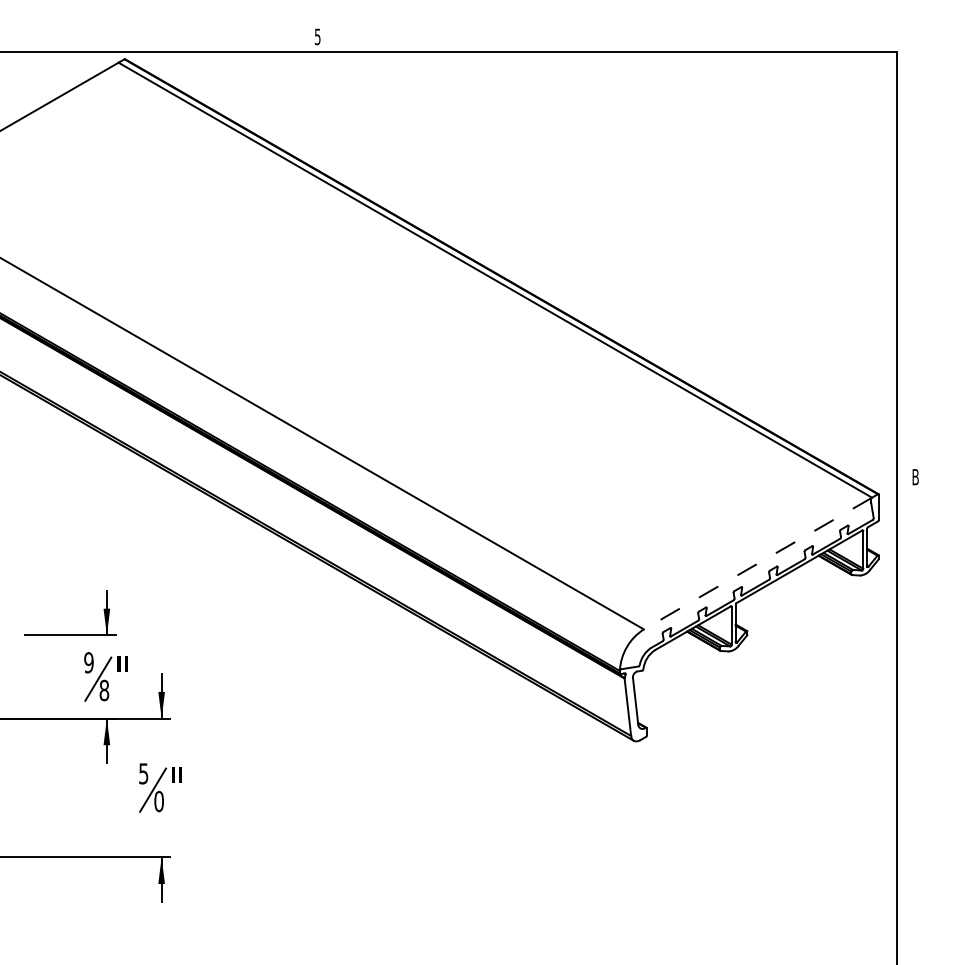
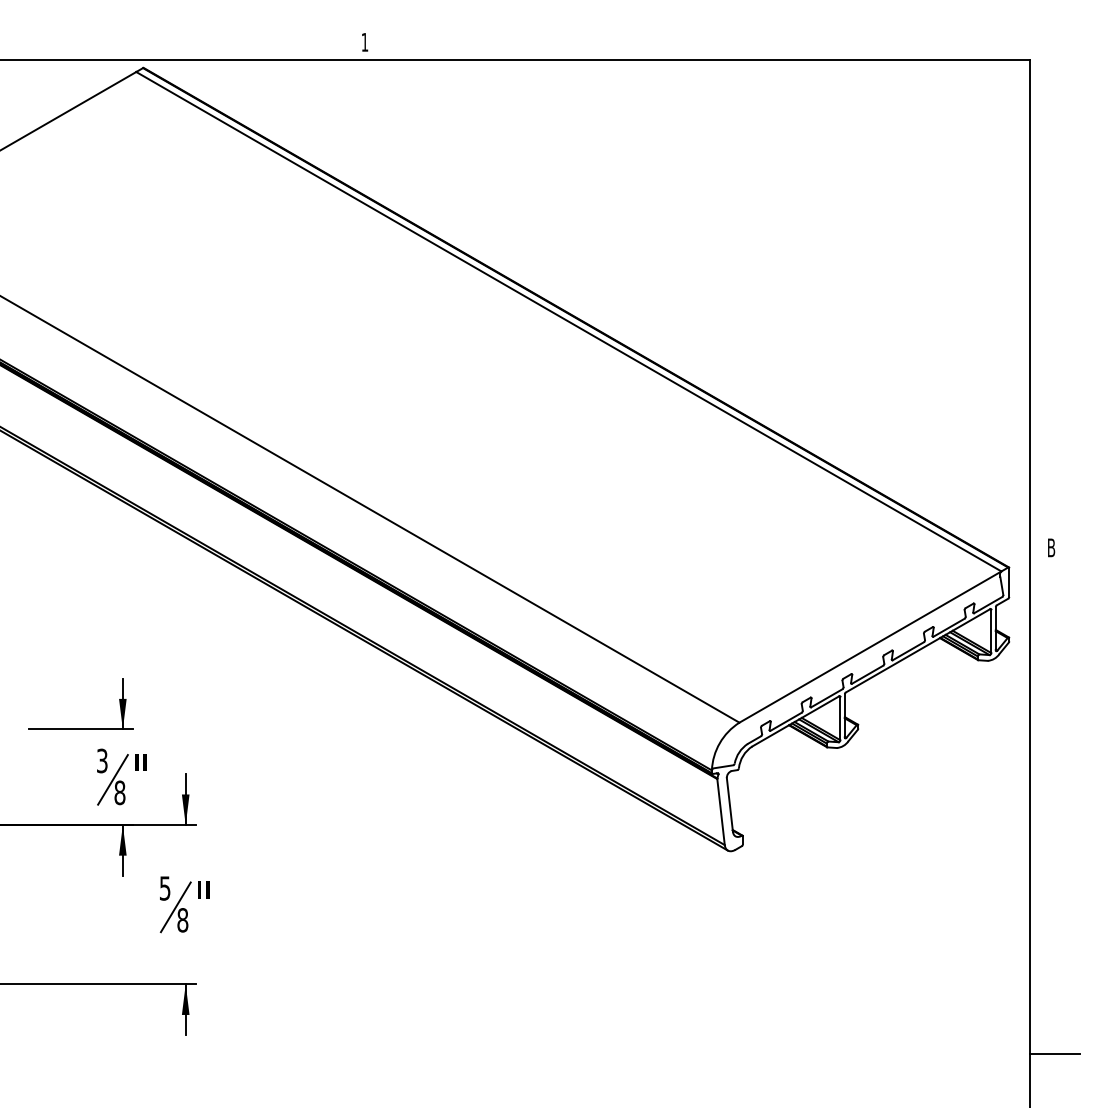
text: (317, 36) -> (364, 41), 5 -> 1
line: (758, 563) -> (871, 647), dashed -> solid
text: (88, 662) -> (101, 760), 9 -> 3
text: (158, 801) -> (182, 920), 0 -> 8
line: (918, 918) -> (1054, 1054), added

